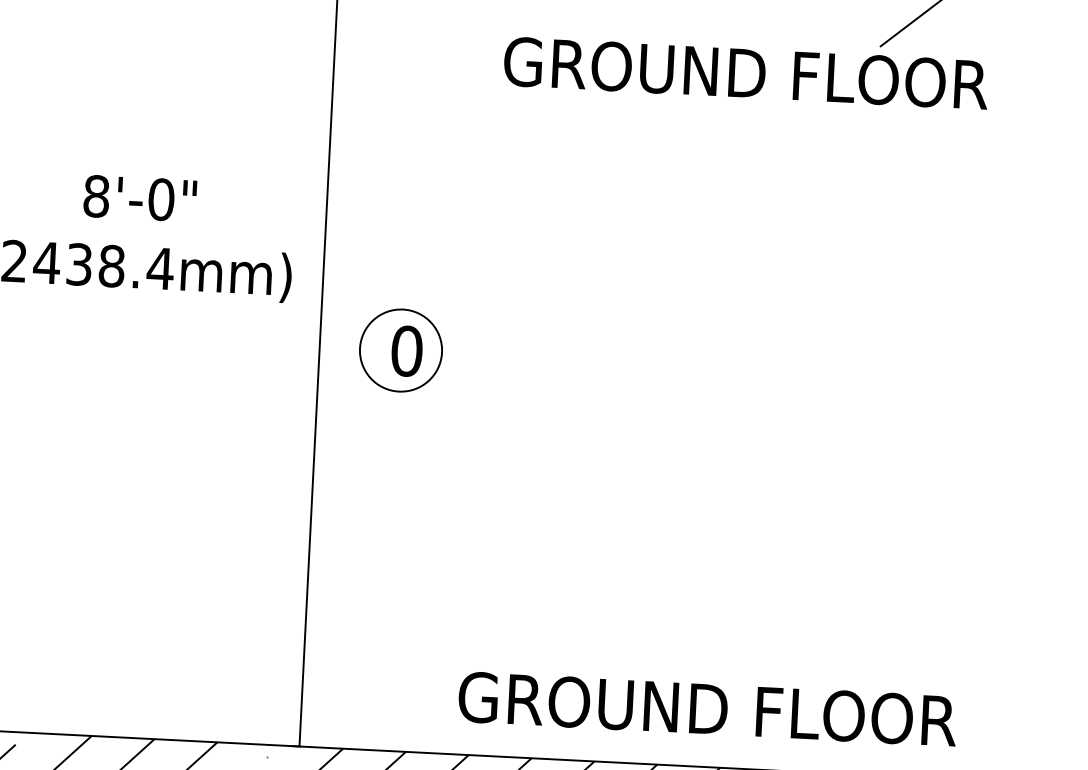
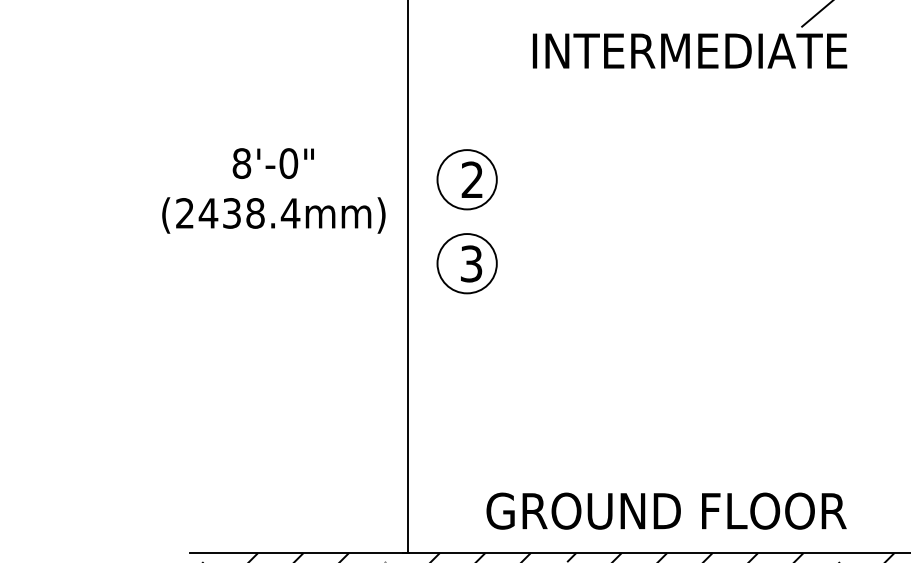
text: (746, 73) -> (706, 51), GROUND FLOOR -> INTERMEDIATE
part: (405, 234) -> (466, 179), added
text: (407, 350) -> (471, 263), 0 -> 3
text: (707, 708) -> (666, 510), moved

